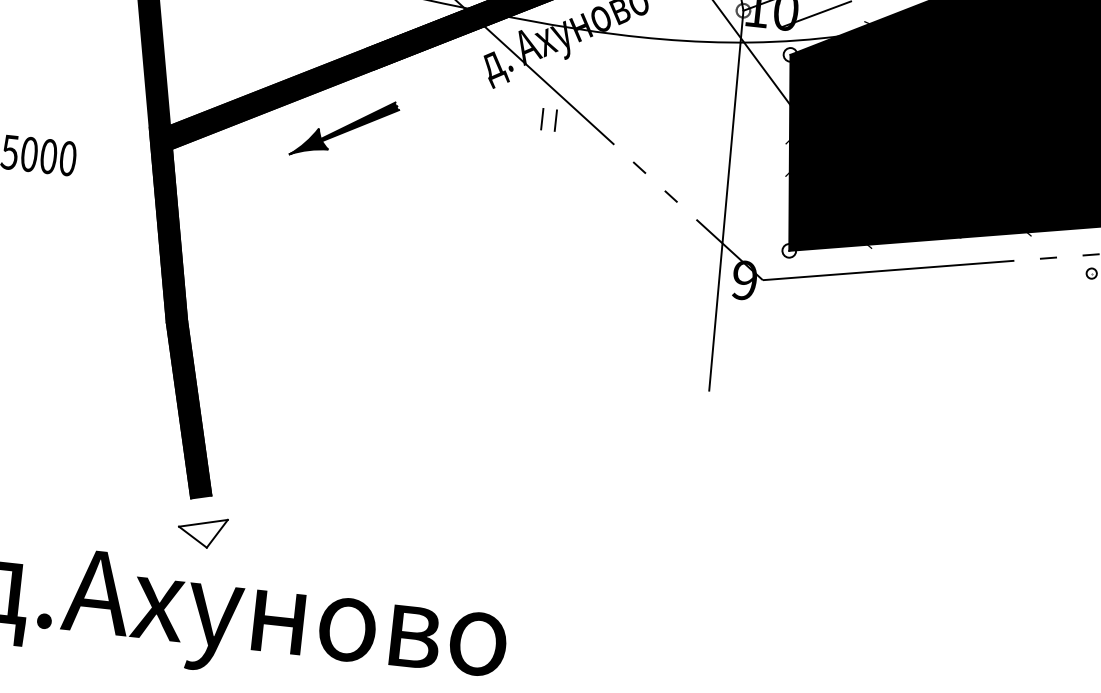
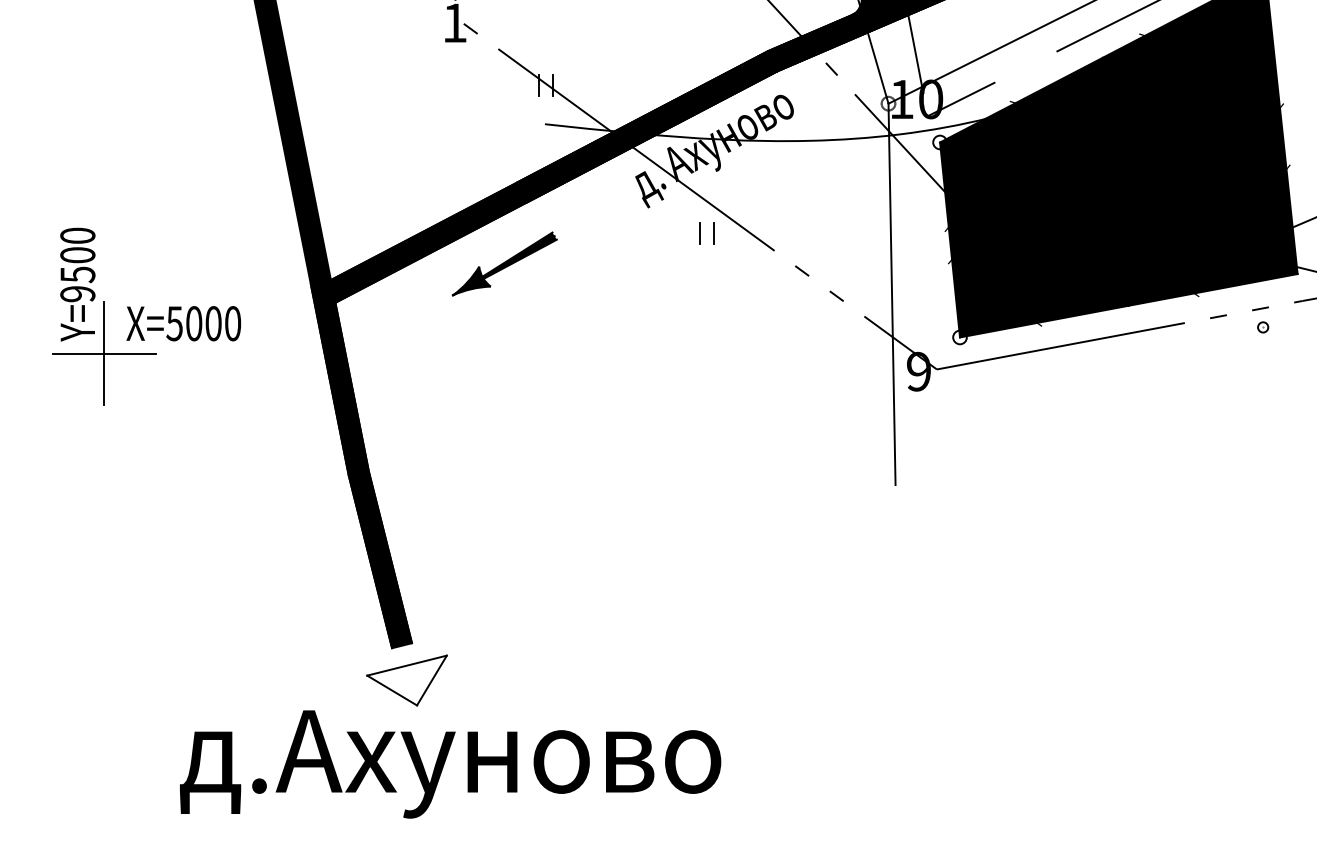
part: (201, 532) -> (406, 680), size x1.67

